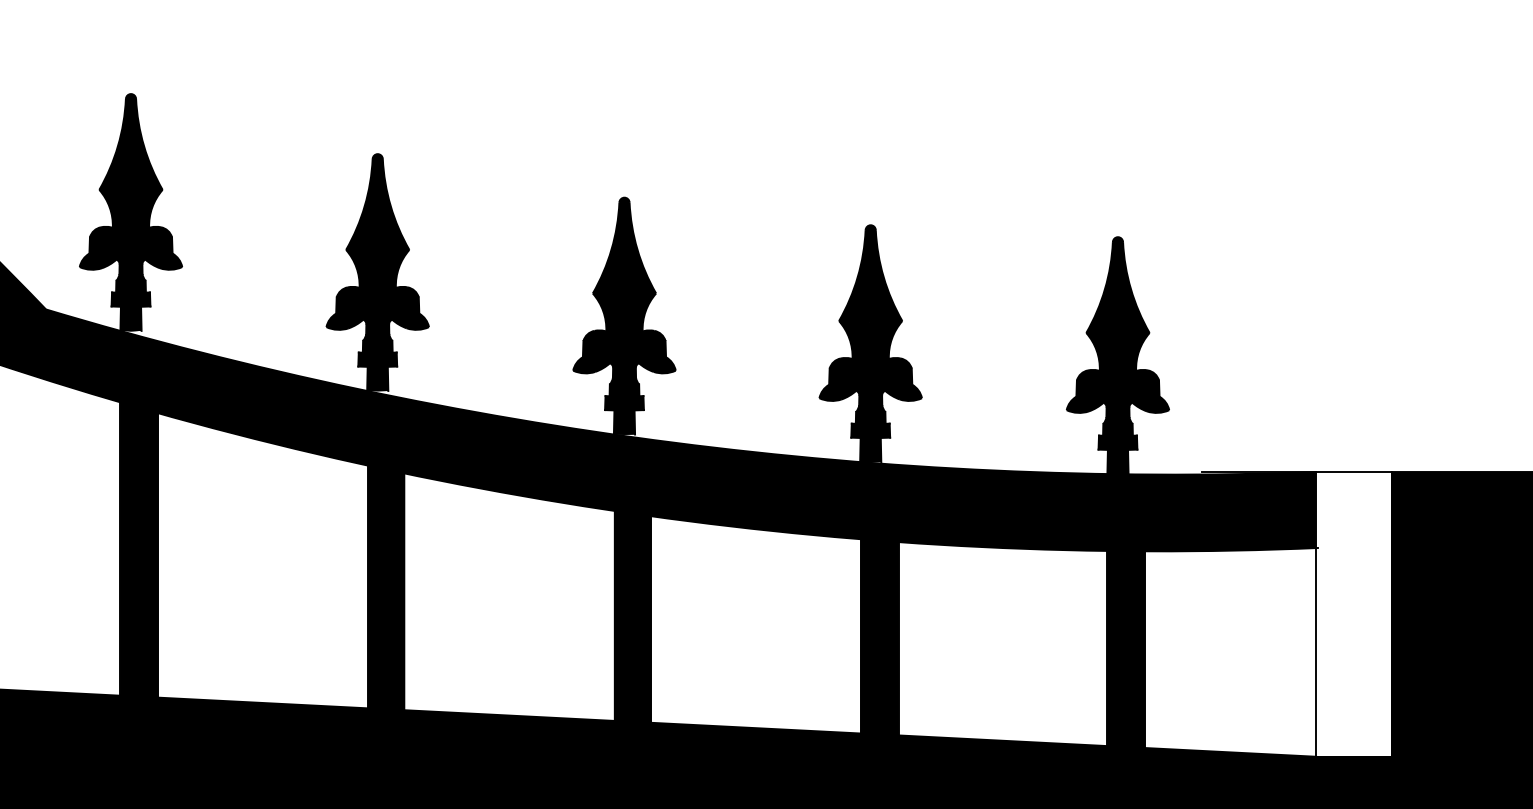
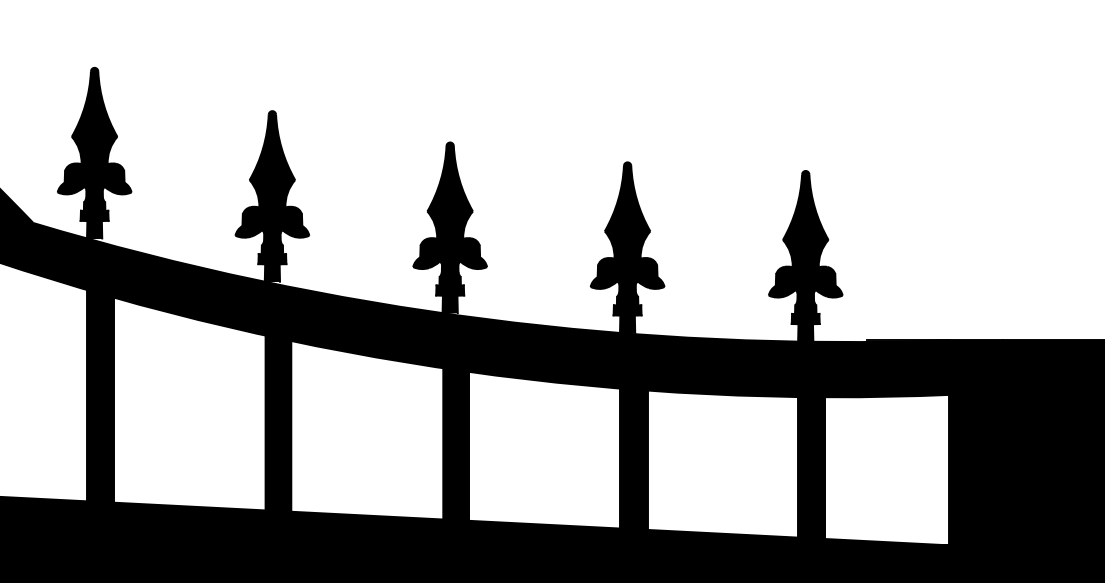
fill: (1354, 614) -> (976, 442), added

